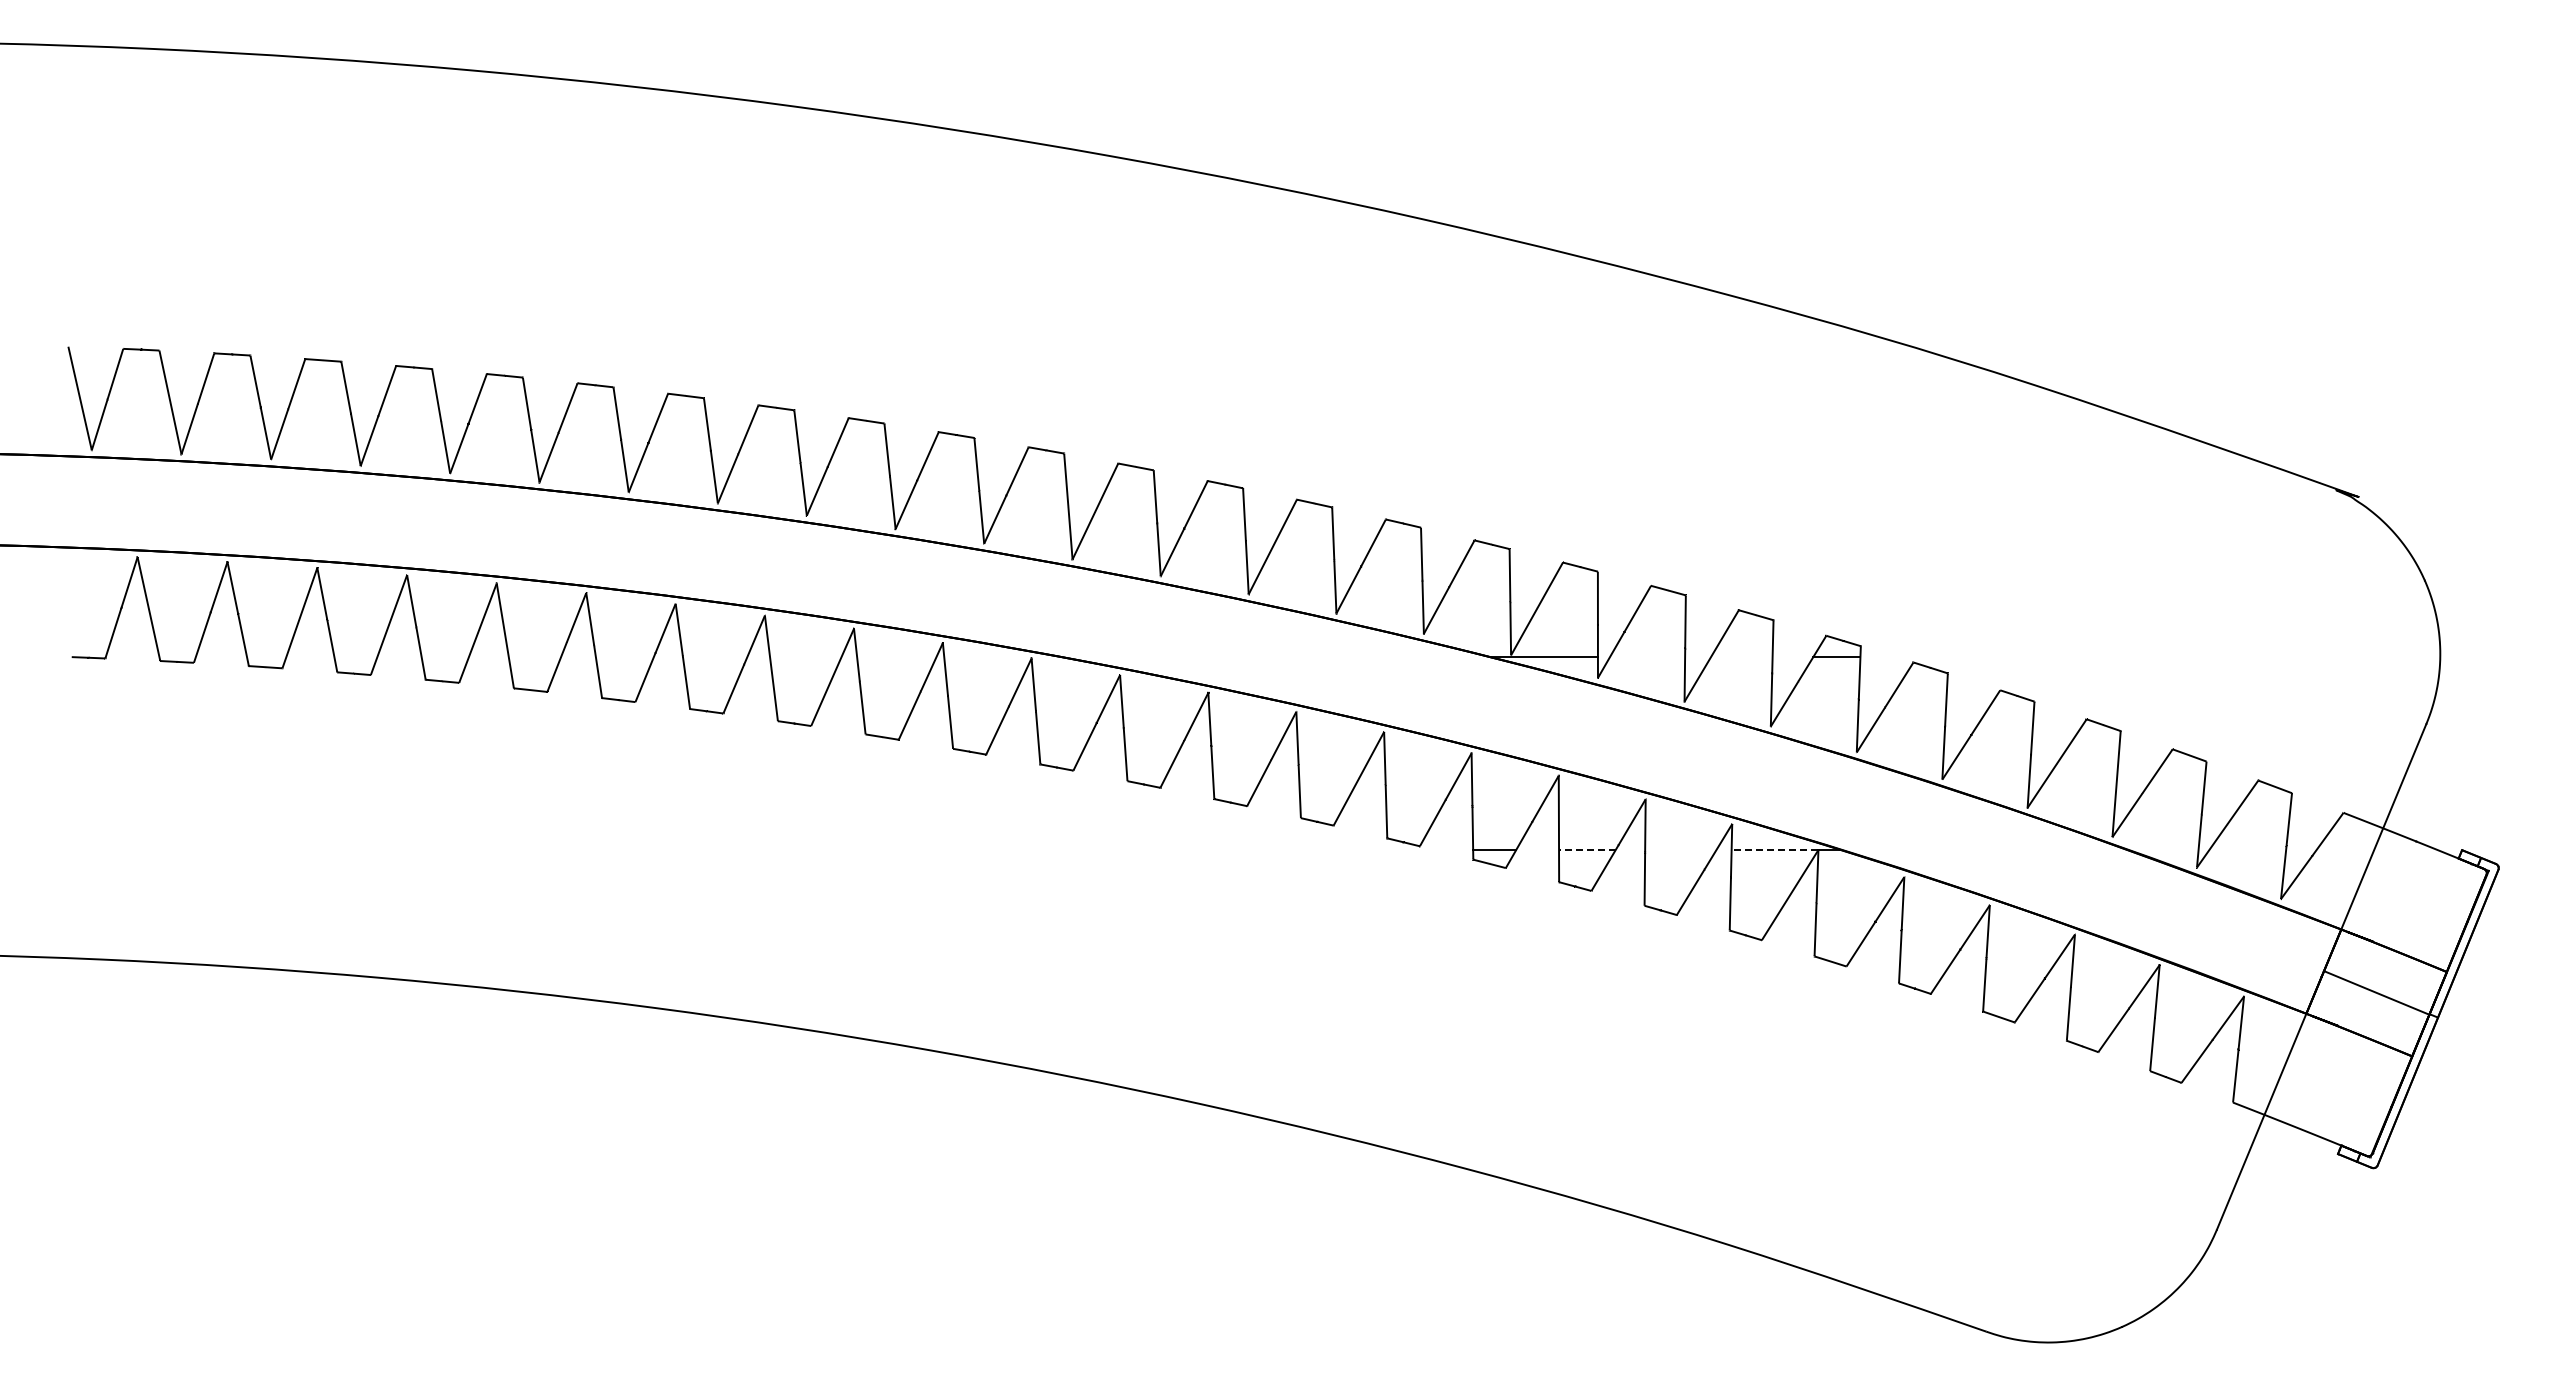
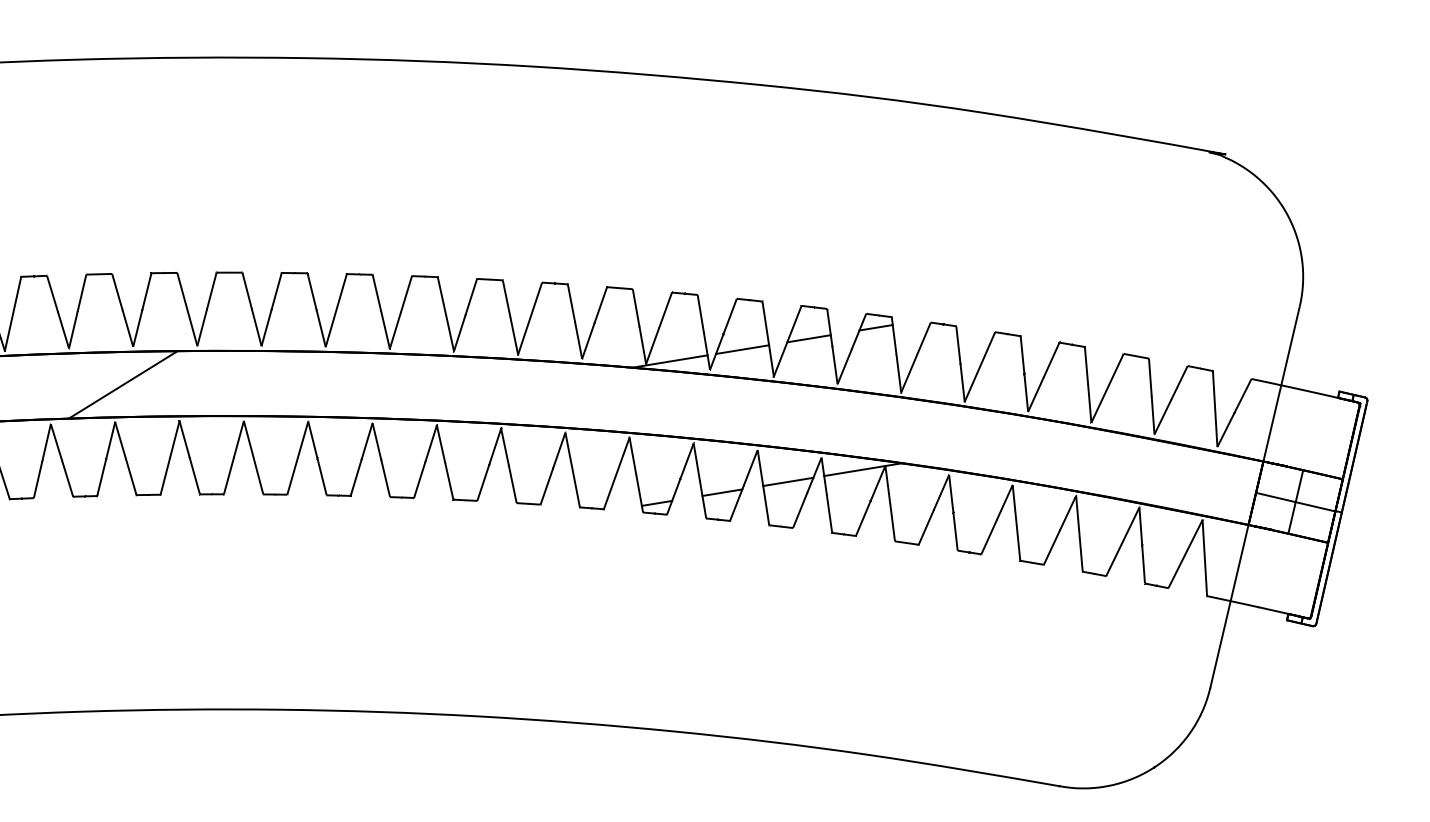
line: (784, 565) -> (123, 384), added
line: (1647, 657) -> (742, 349), added
line: (1741, 657) -> (808, 338), added
line: (1586, 850) -> (721, 492), dashed -> solid
line: (1680, 850) -> (788, 482), added
line: (1774, 850) -> (854, 471), dashed -> solid
line: (2376, 992) -> (1295, 501), added

